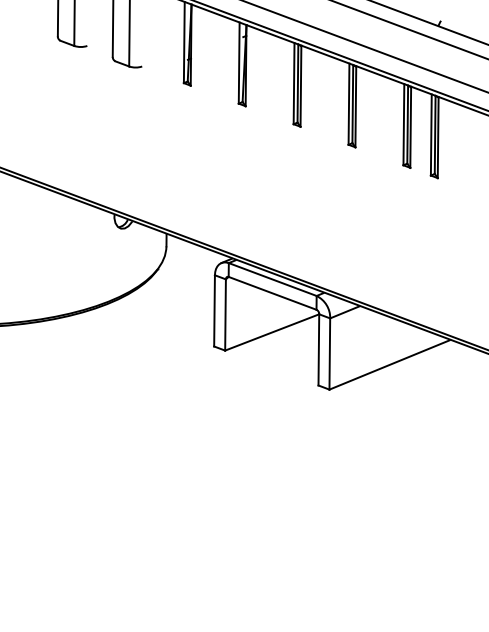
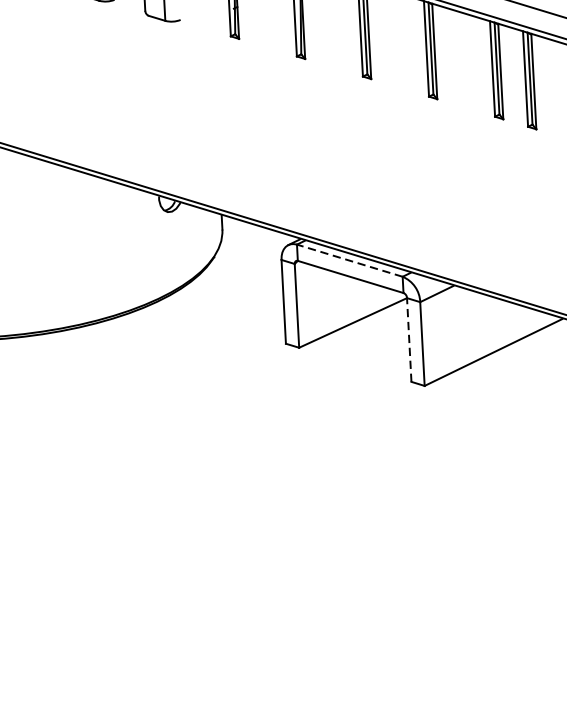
line: (272, 279) -> (349, 260), solid -> dashed
line: (318, 349) -> (408, 339), solid -> dashed

